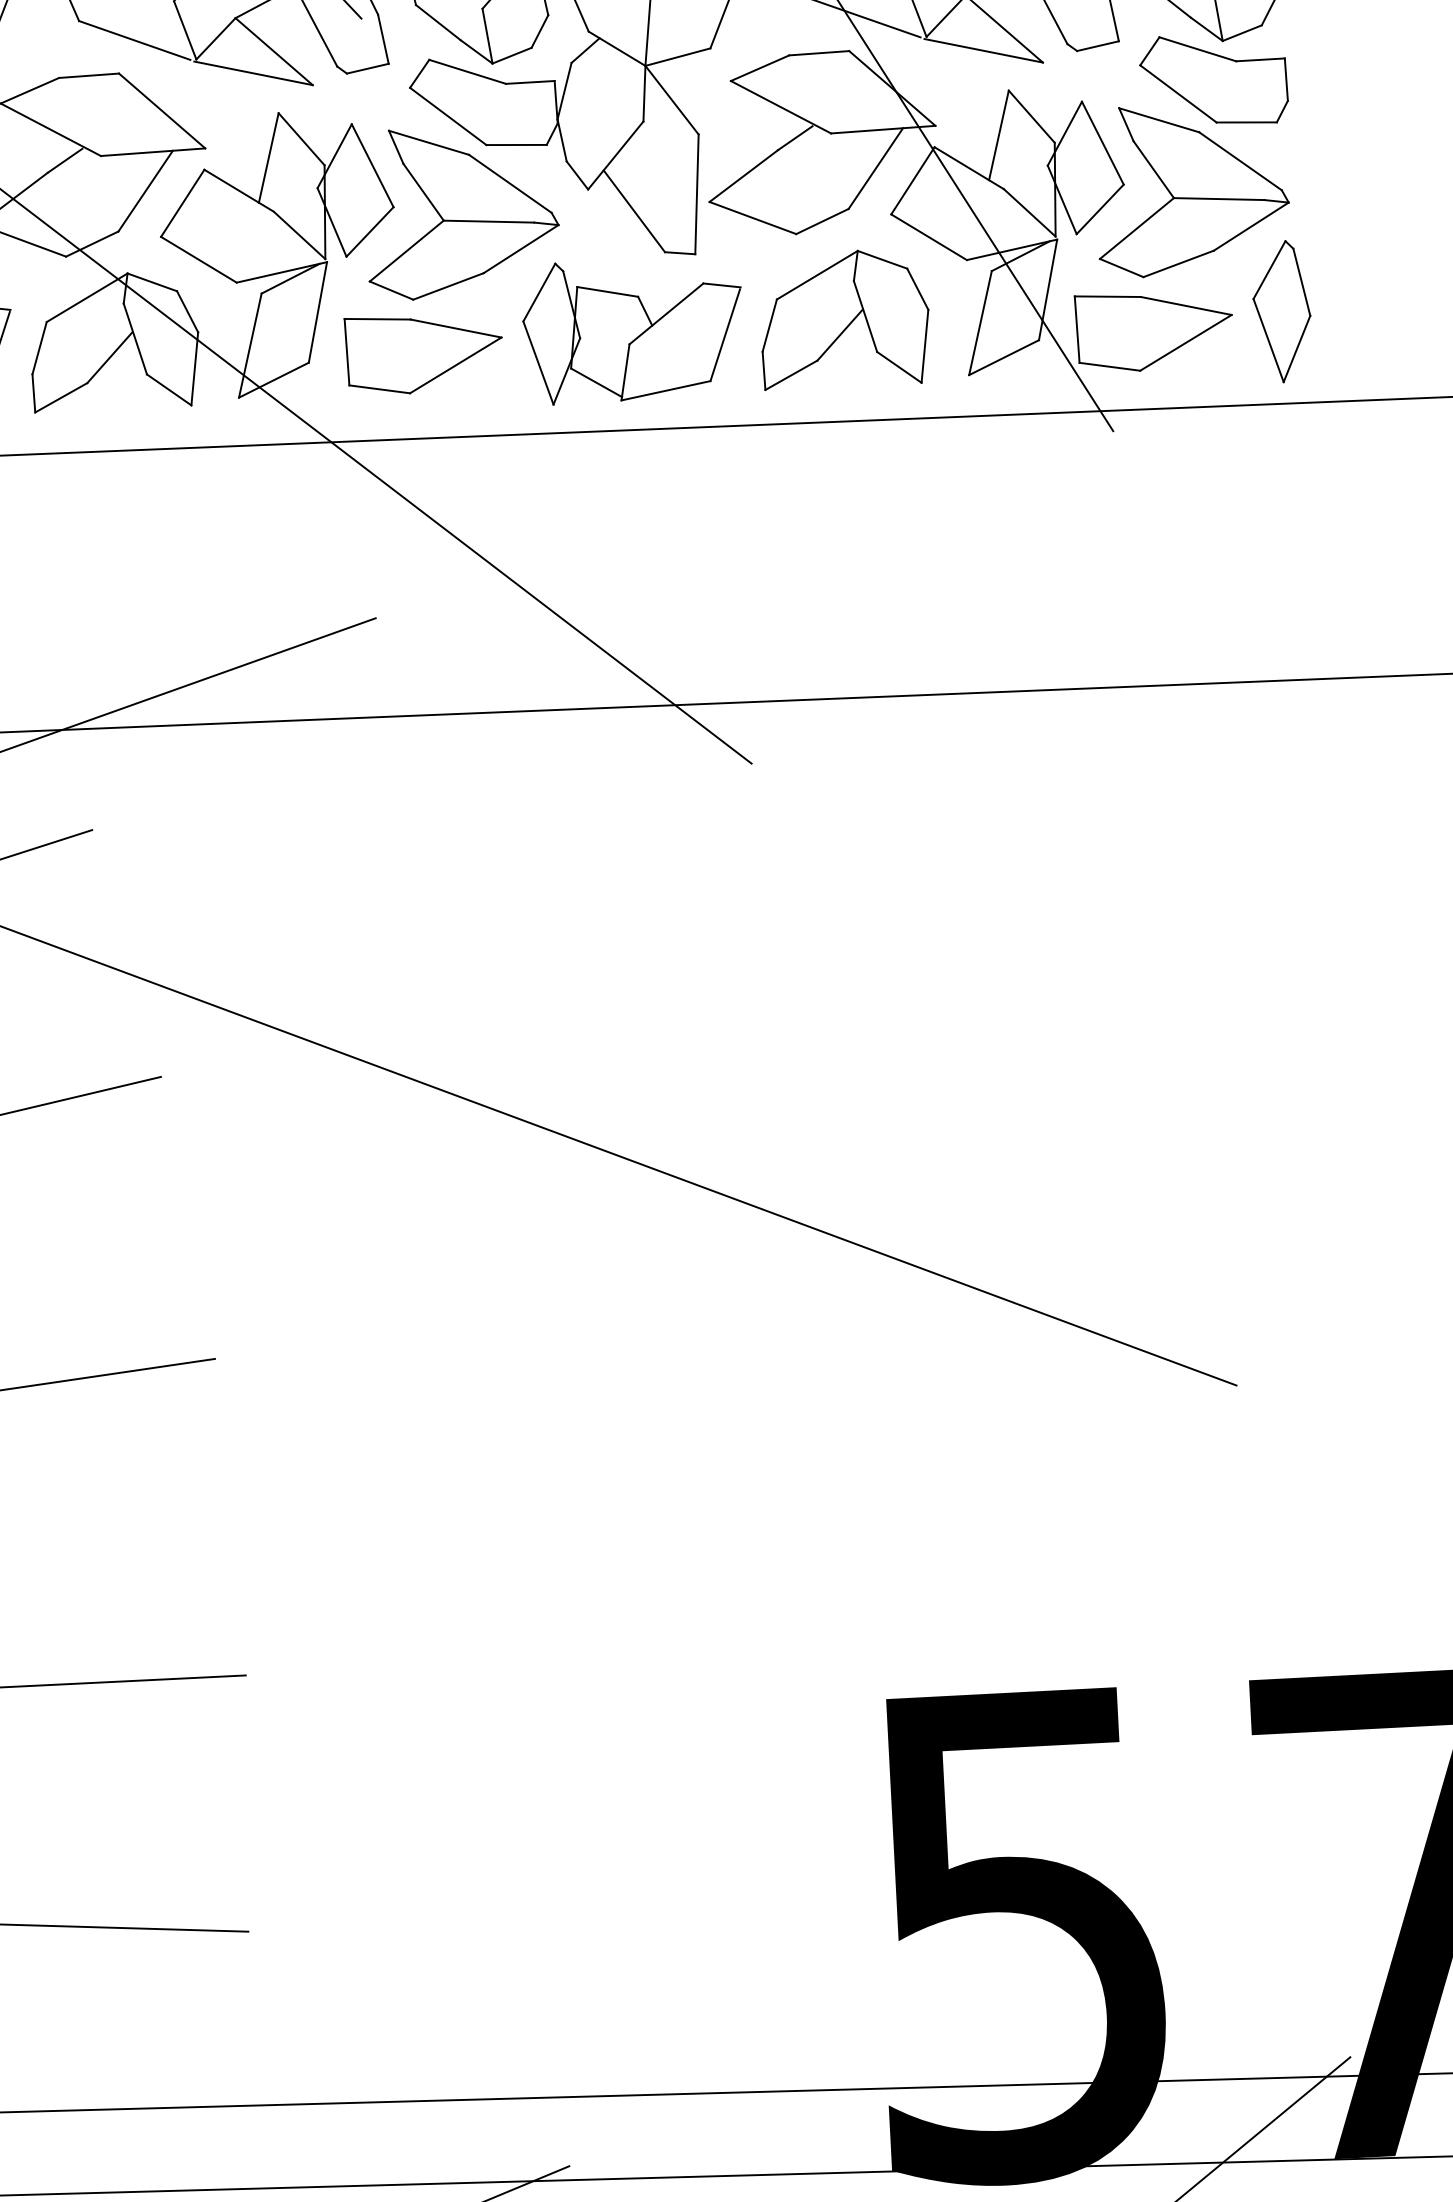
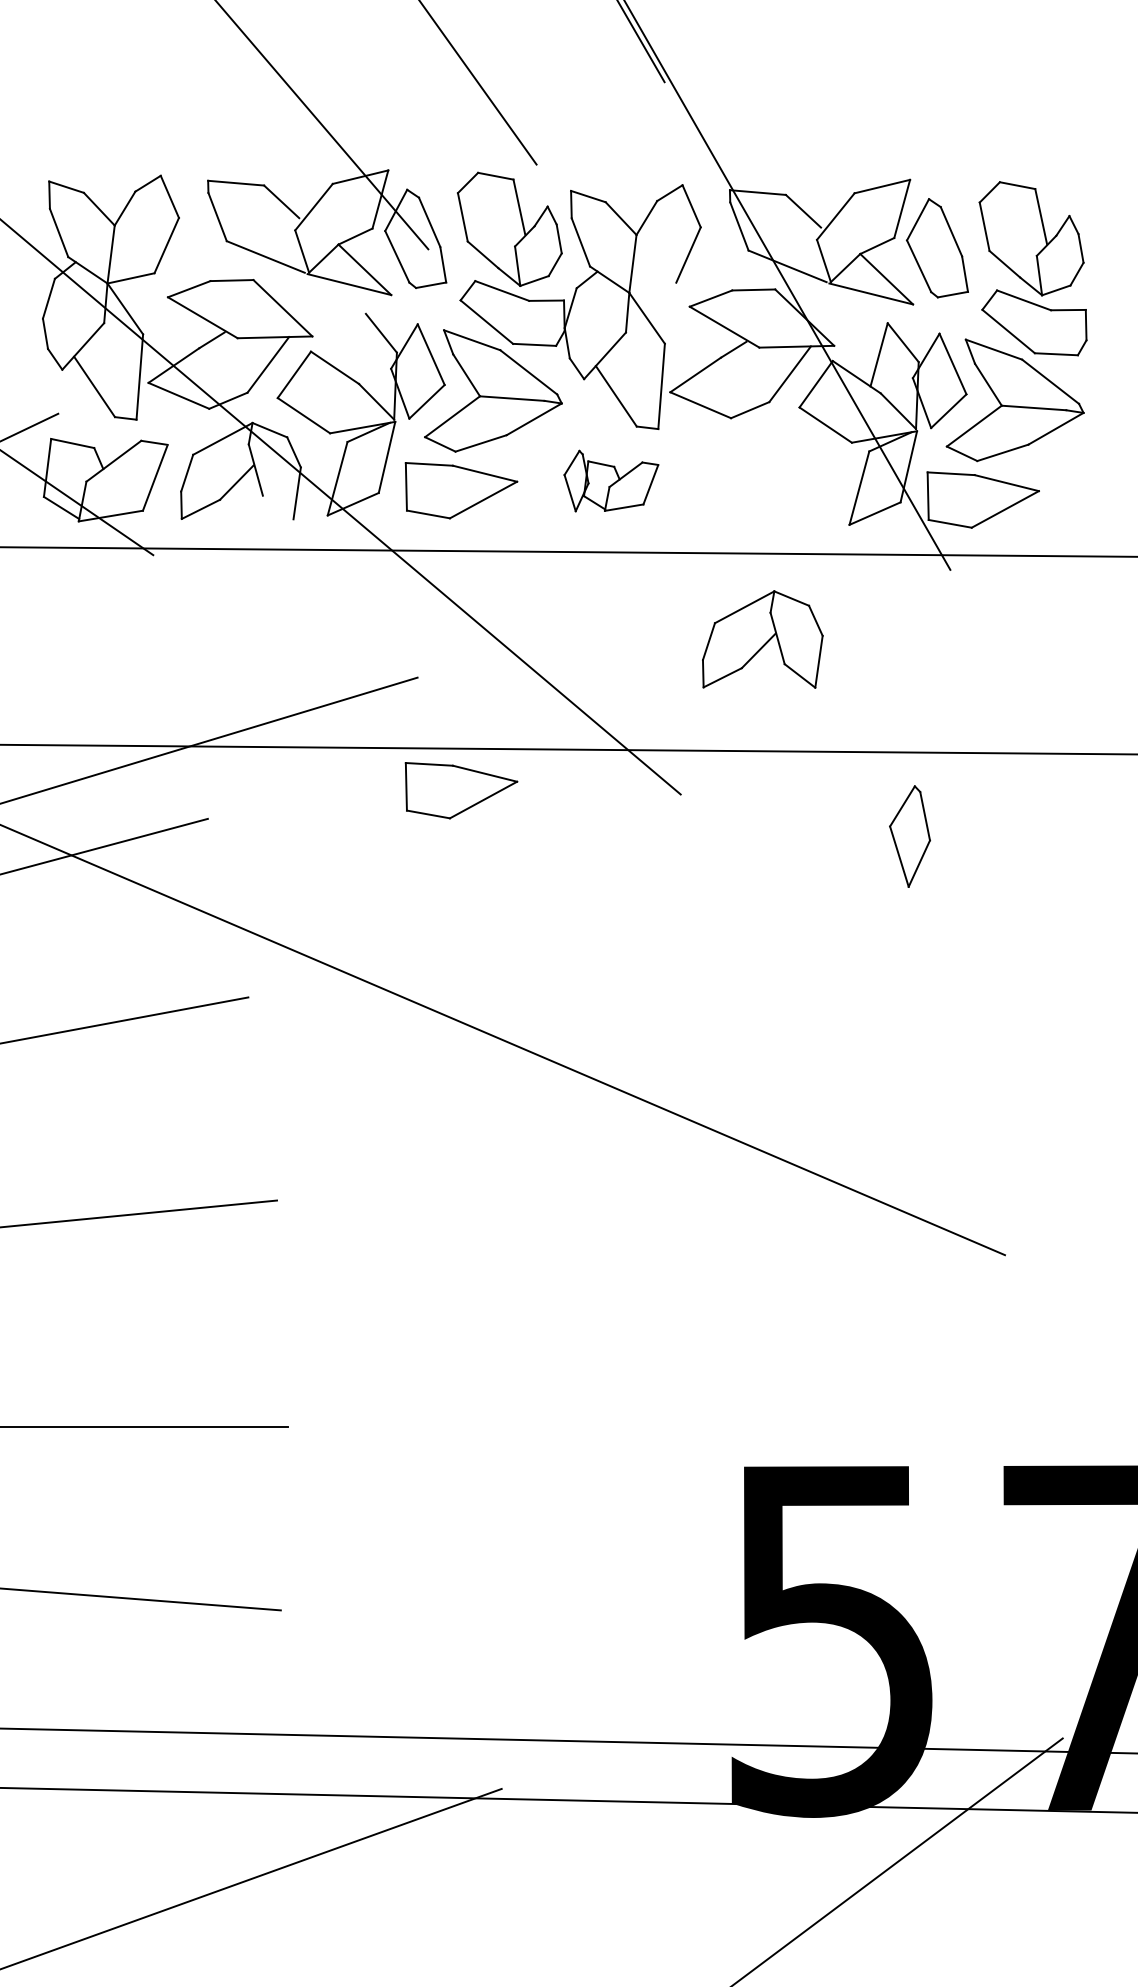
line: (677, 56) -> (652, 287), removed
line: (267, 158) -> (356, 345), removed
part: (1281, 311) -> (909, 836), moved
part: (844, 319) -> (762, 639), moved
part: (633, 329) -> (611, 480), size x0.6
line: (168, 389) -> (277, 507), removed
part: (444, 773) -> (461, 790), added

